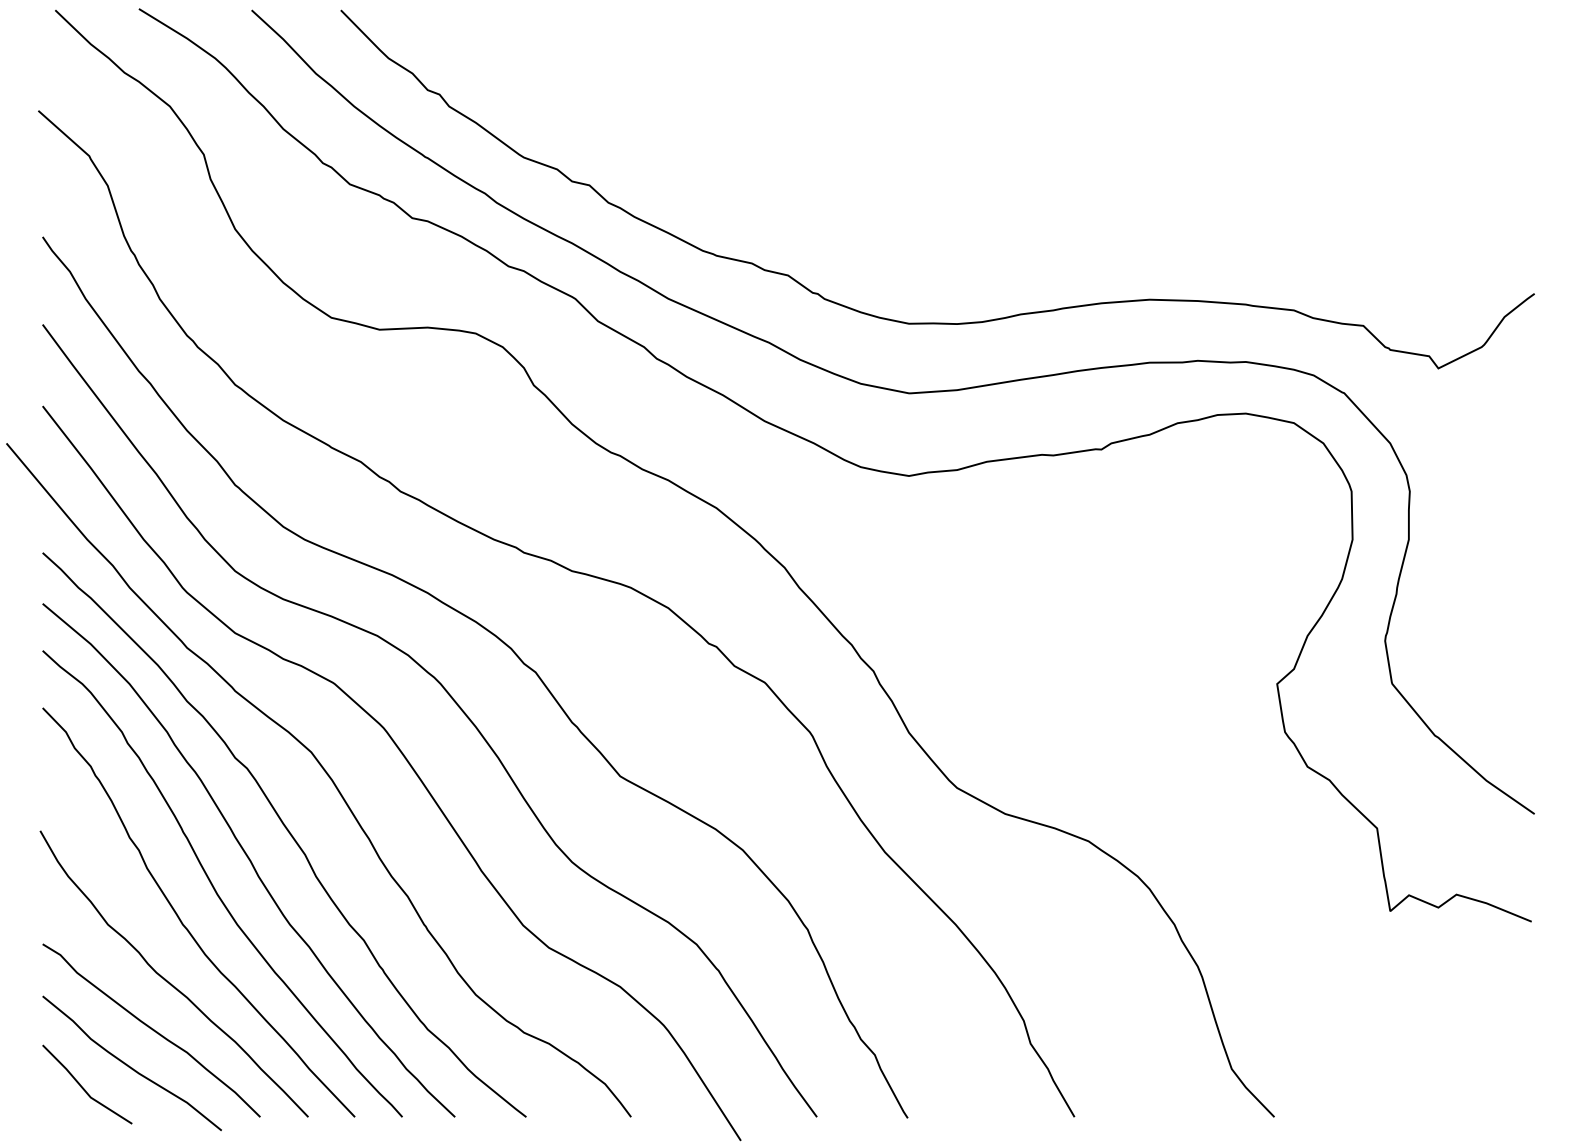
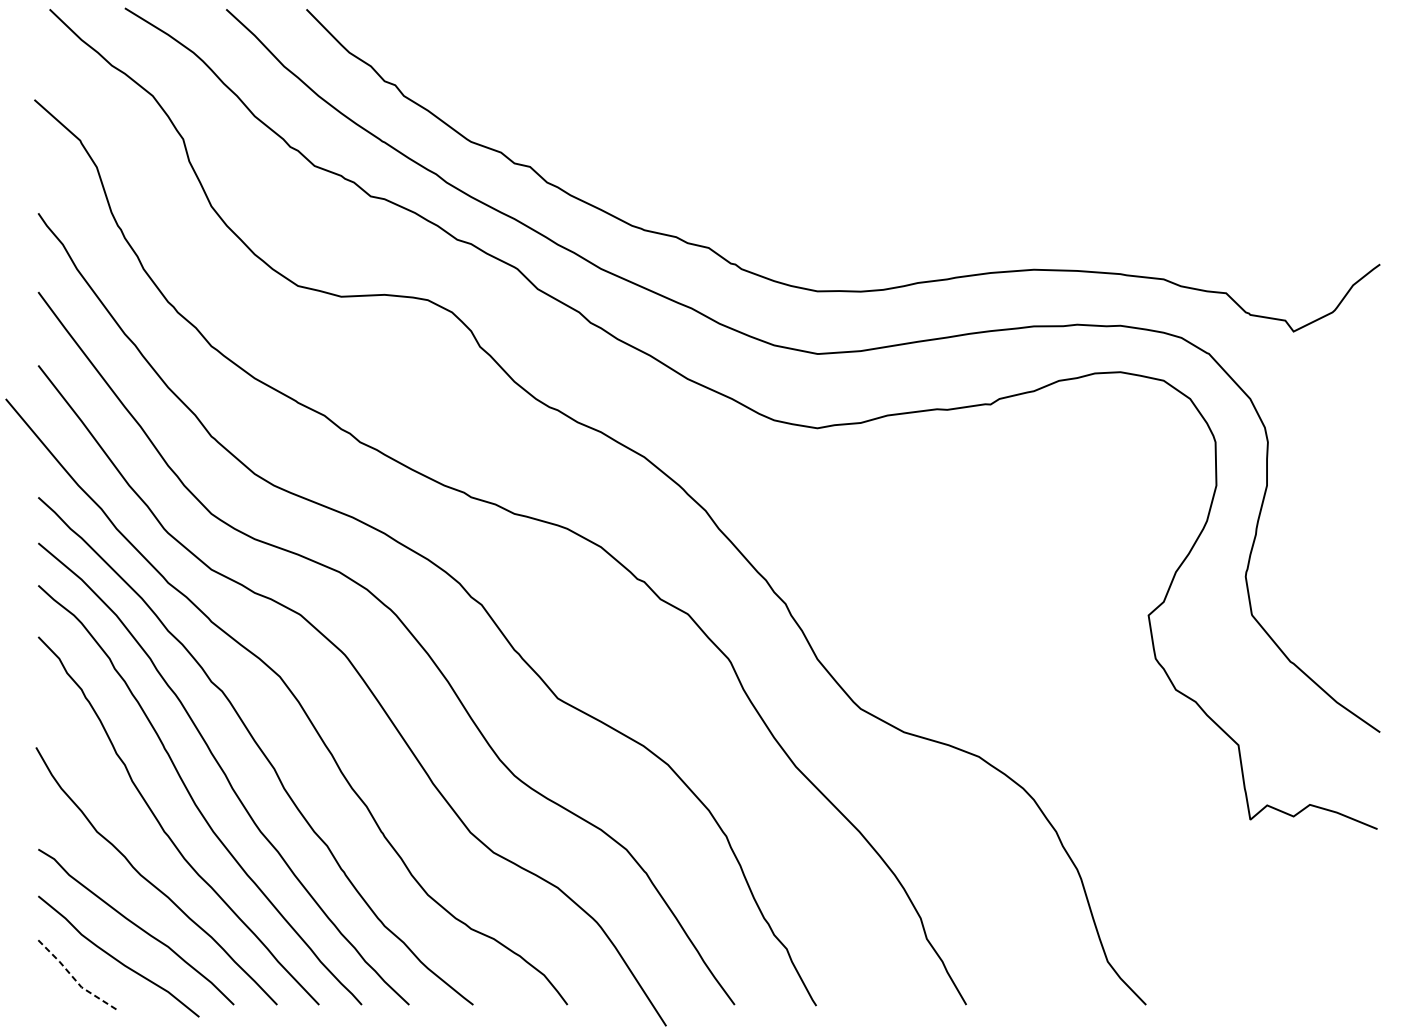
line: (83, 1089) -> (75, 980), solid -> dashed

